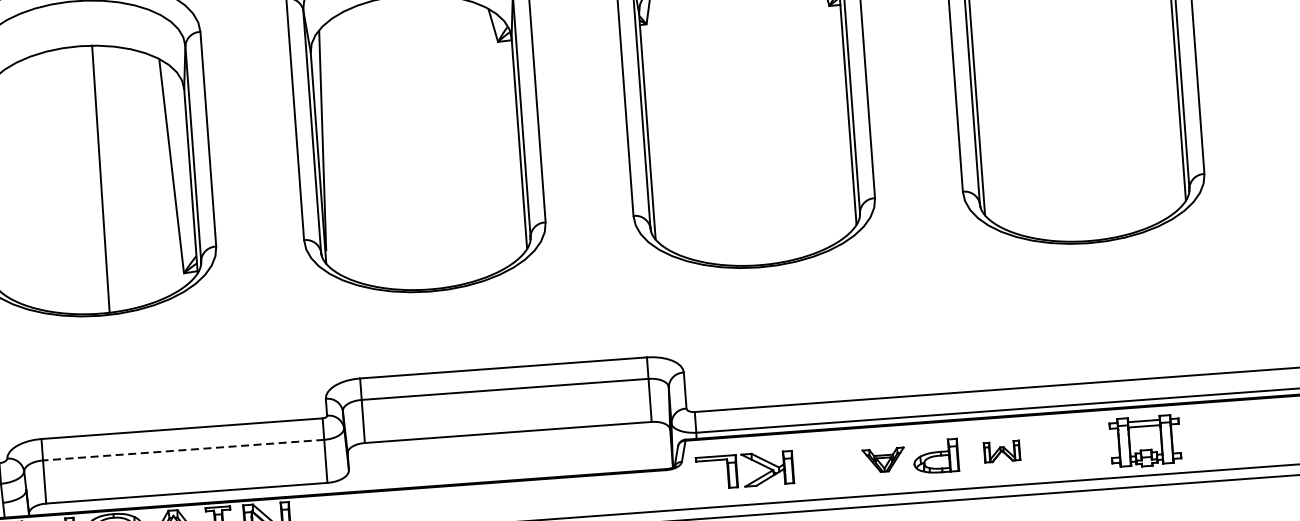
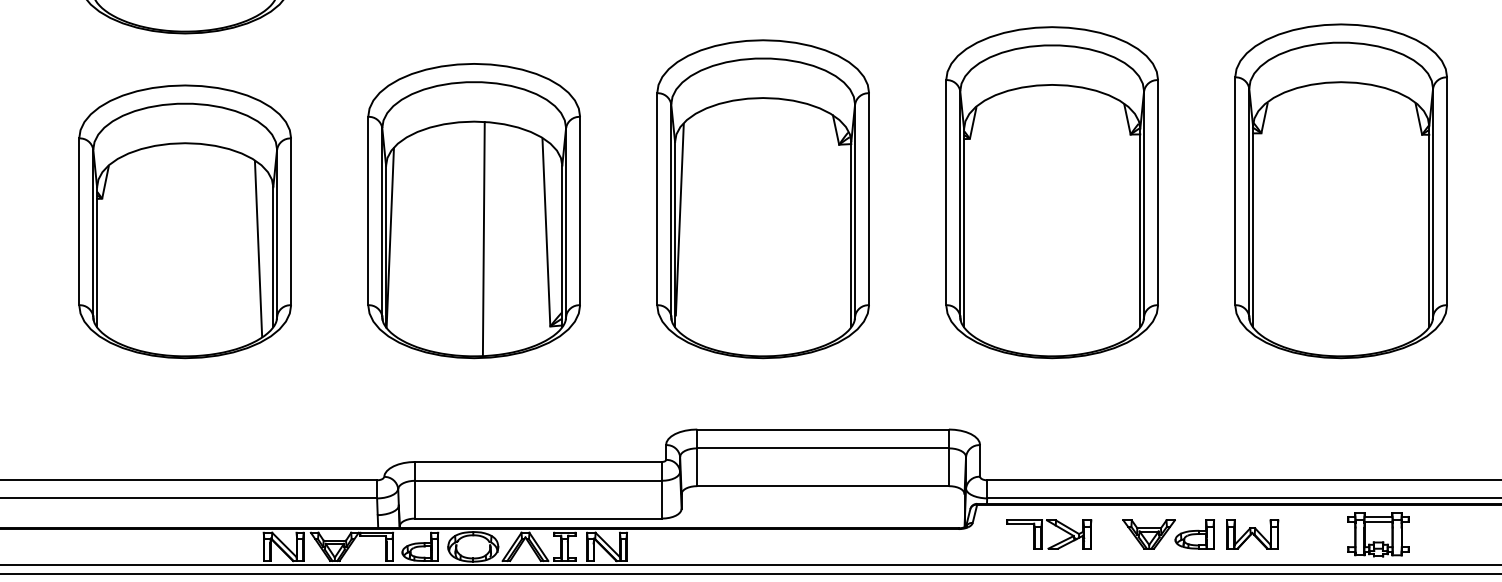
line: (183, 449) -> (538, 480), dashed -> solid
part: (1001, 451) -> (1252, 534), size x1.67
part: (883, 460) -> (1148, 534), size x1.43
part: (737, 471) -> (1042, 534), moved

